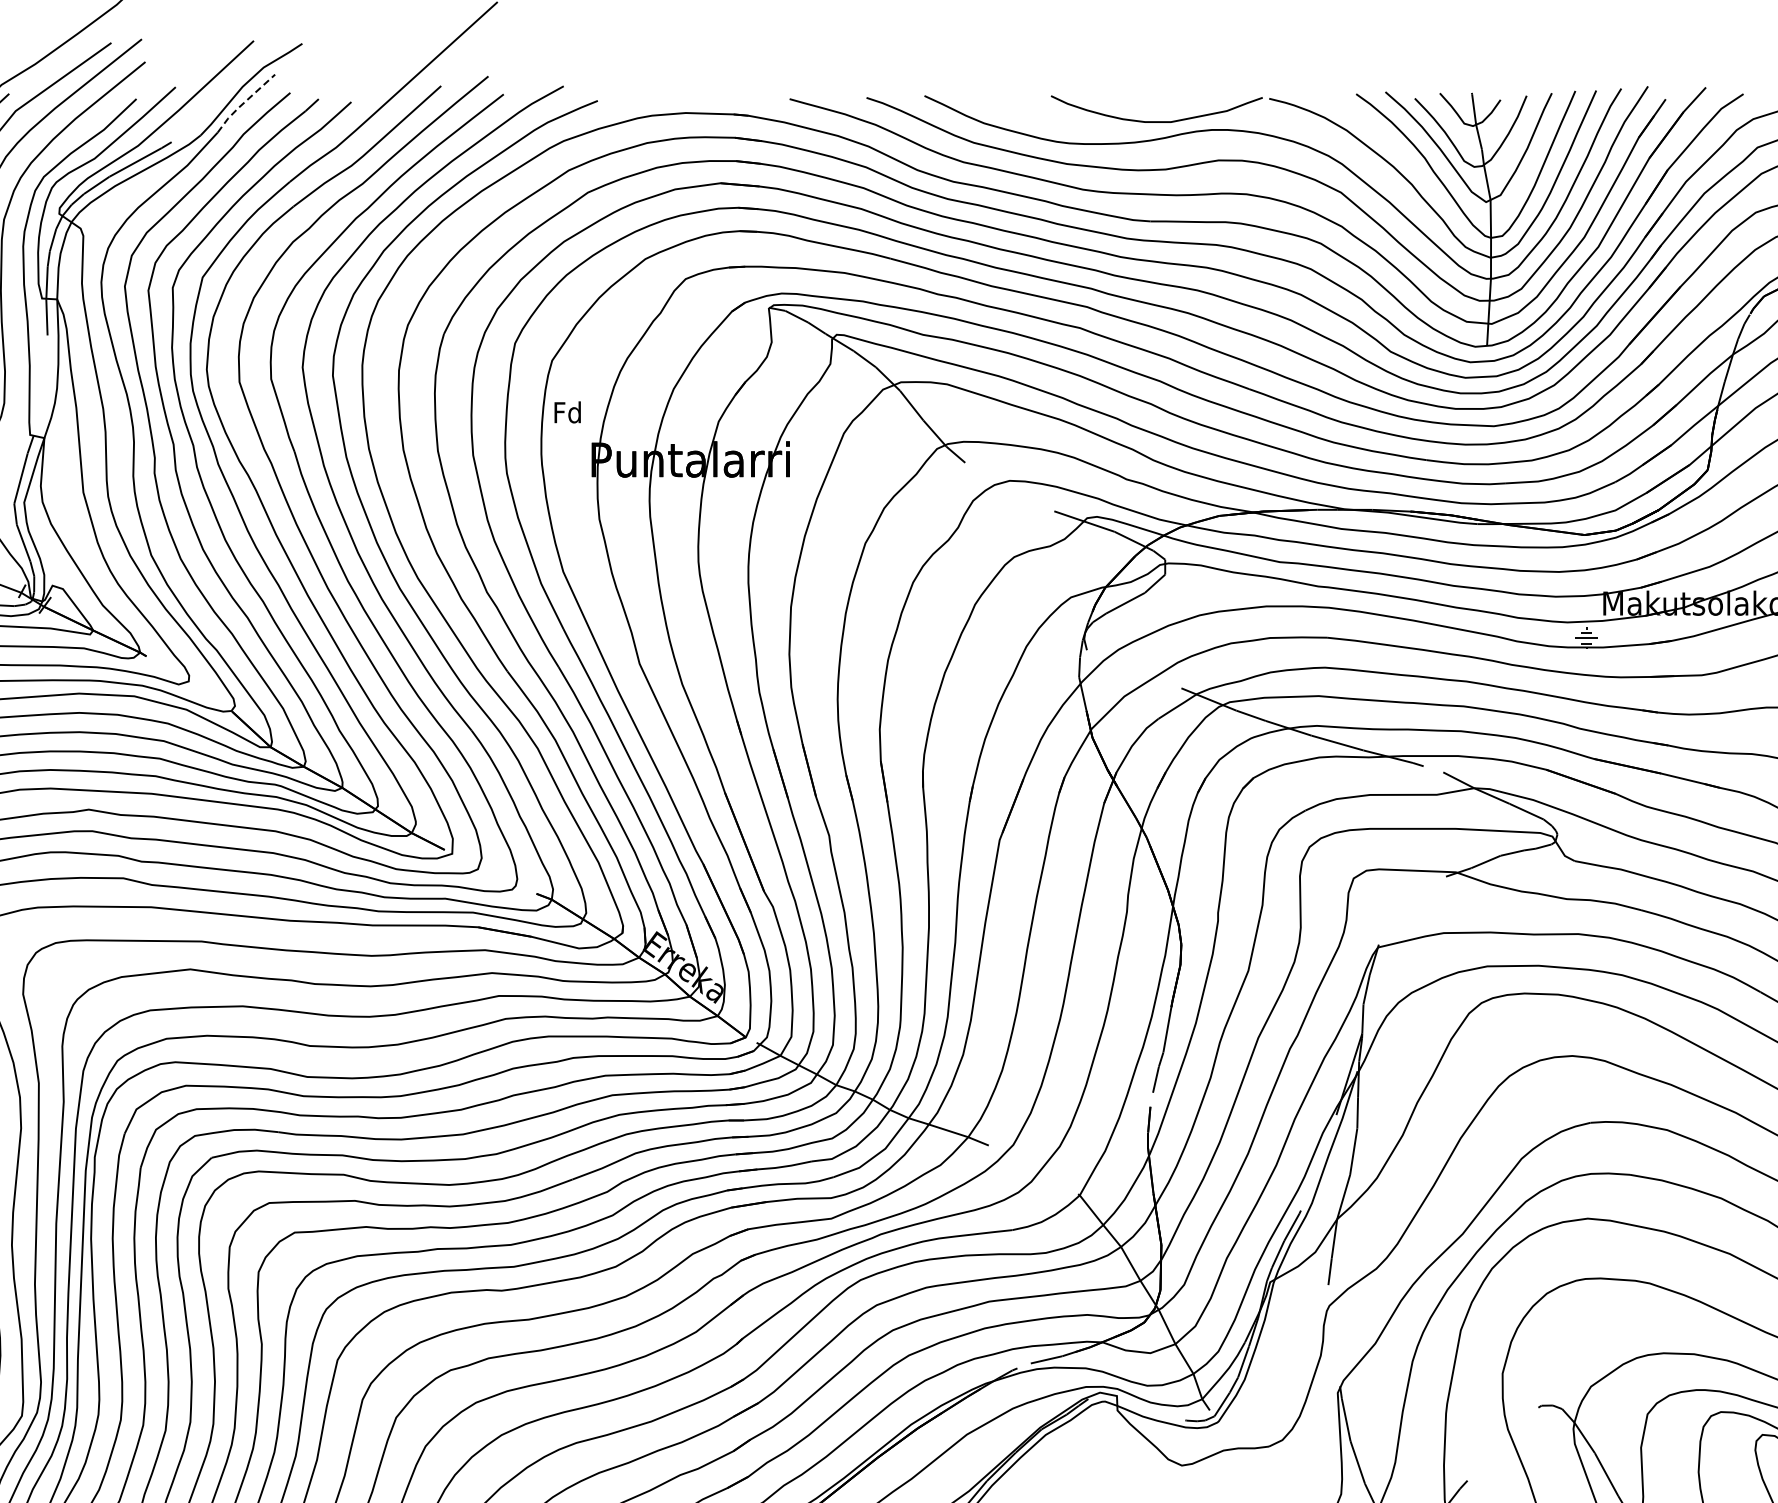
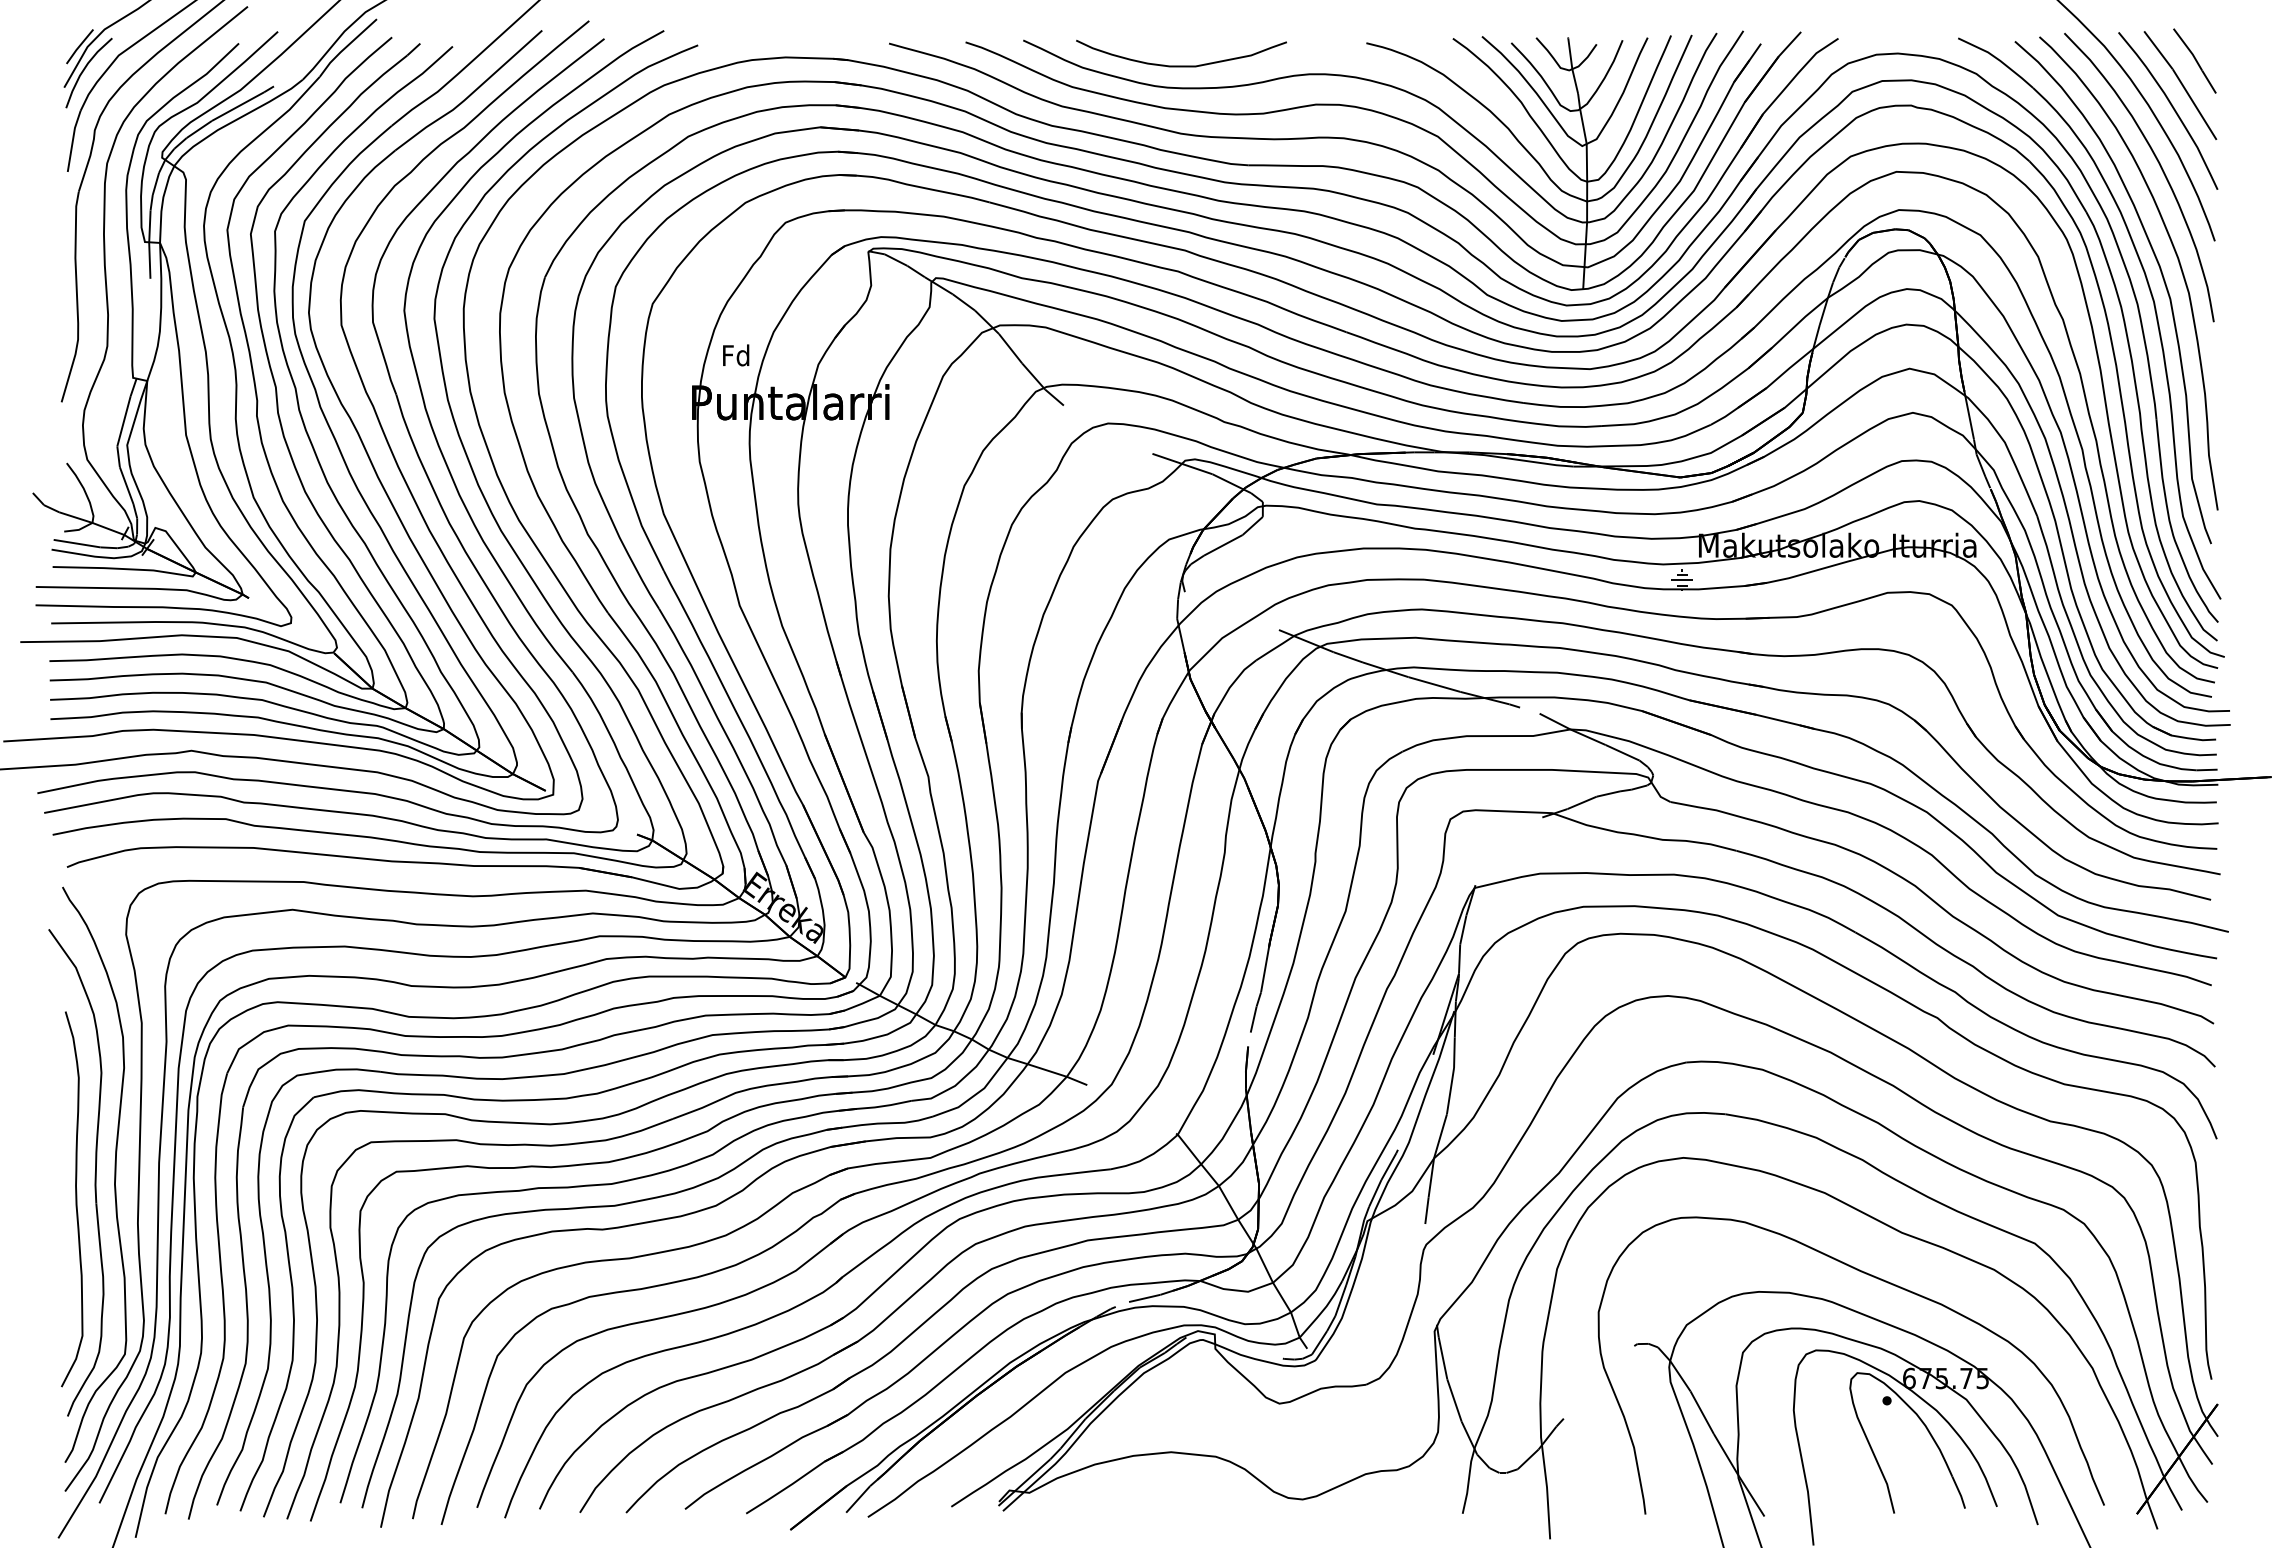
line: (244, 103) -> (346, 47), dashed -> solid
curve: (1156, 121) -> (1181, 65), moved
text: (568, 412) -> (736, 355), moved

